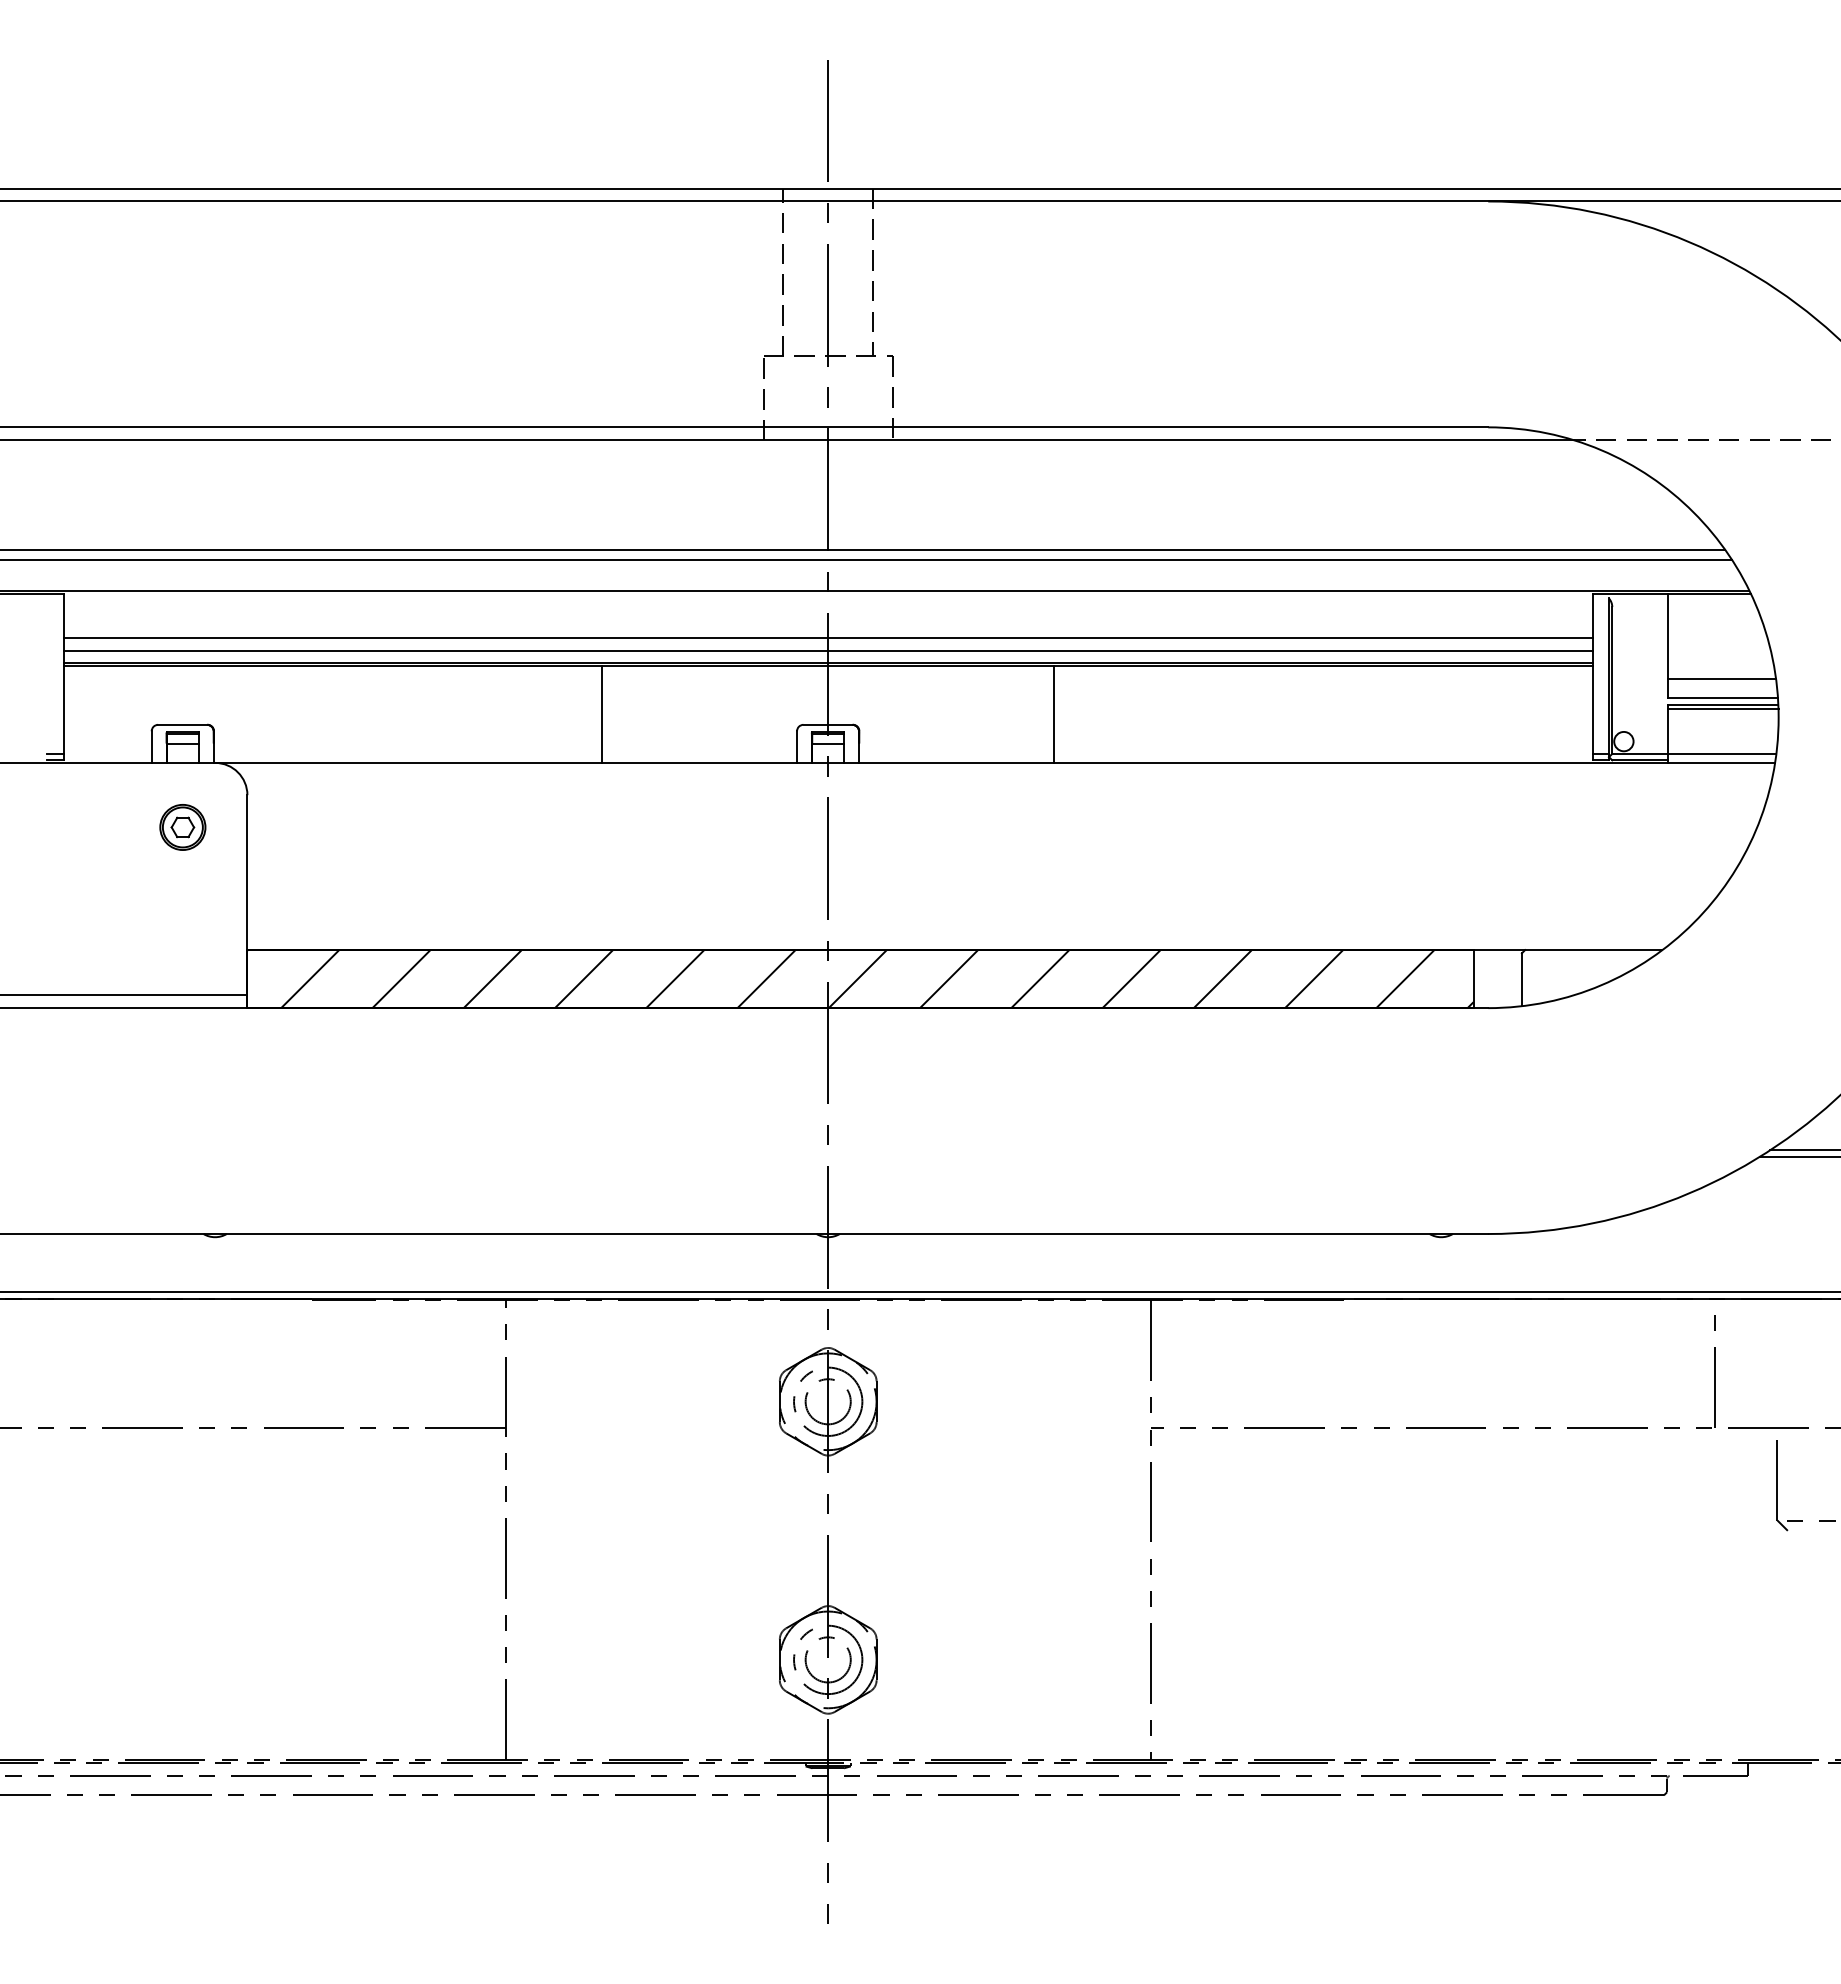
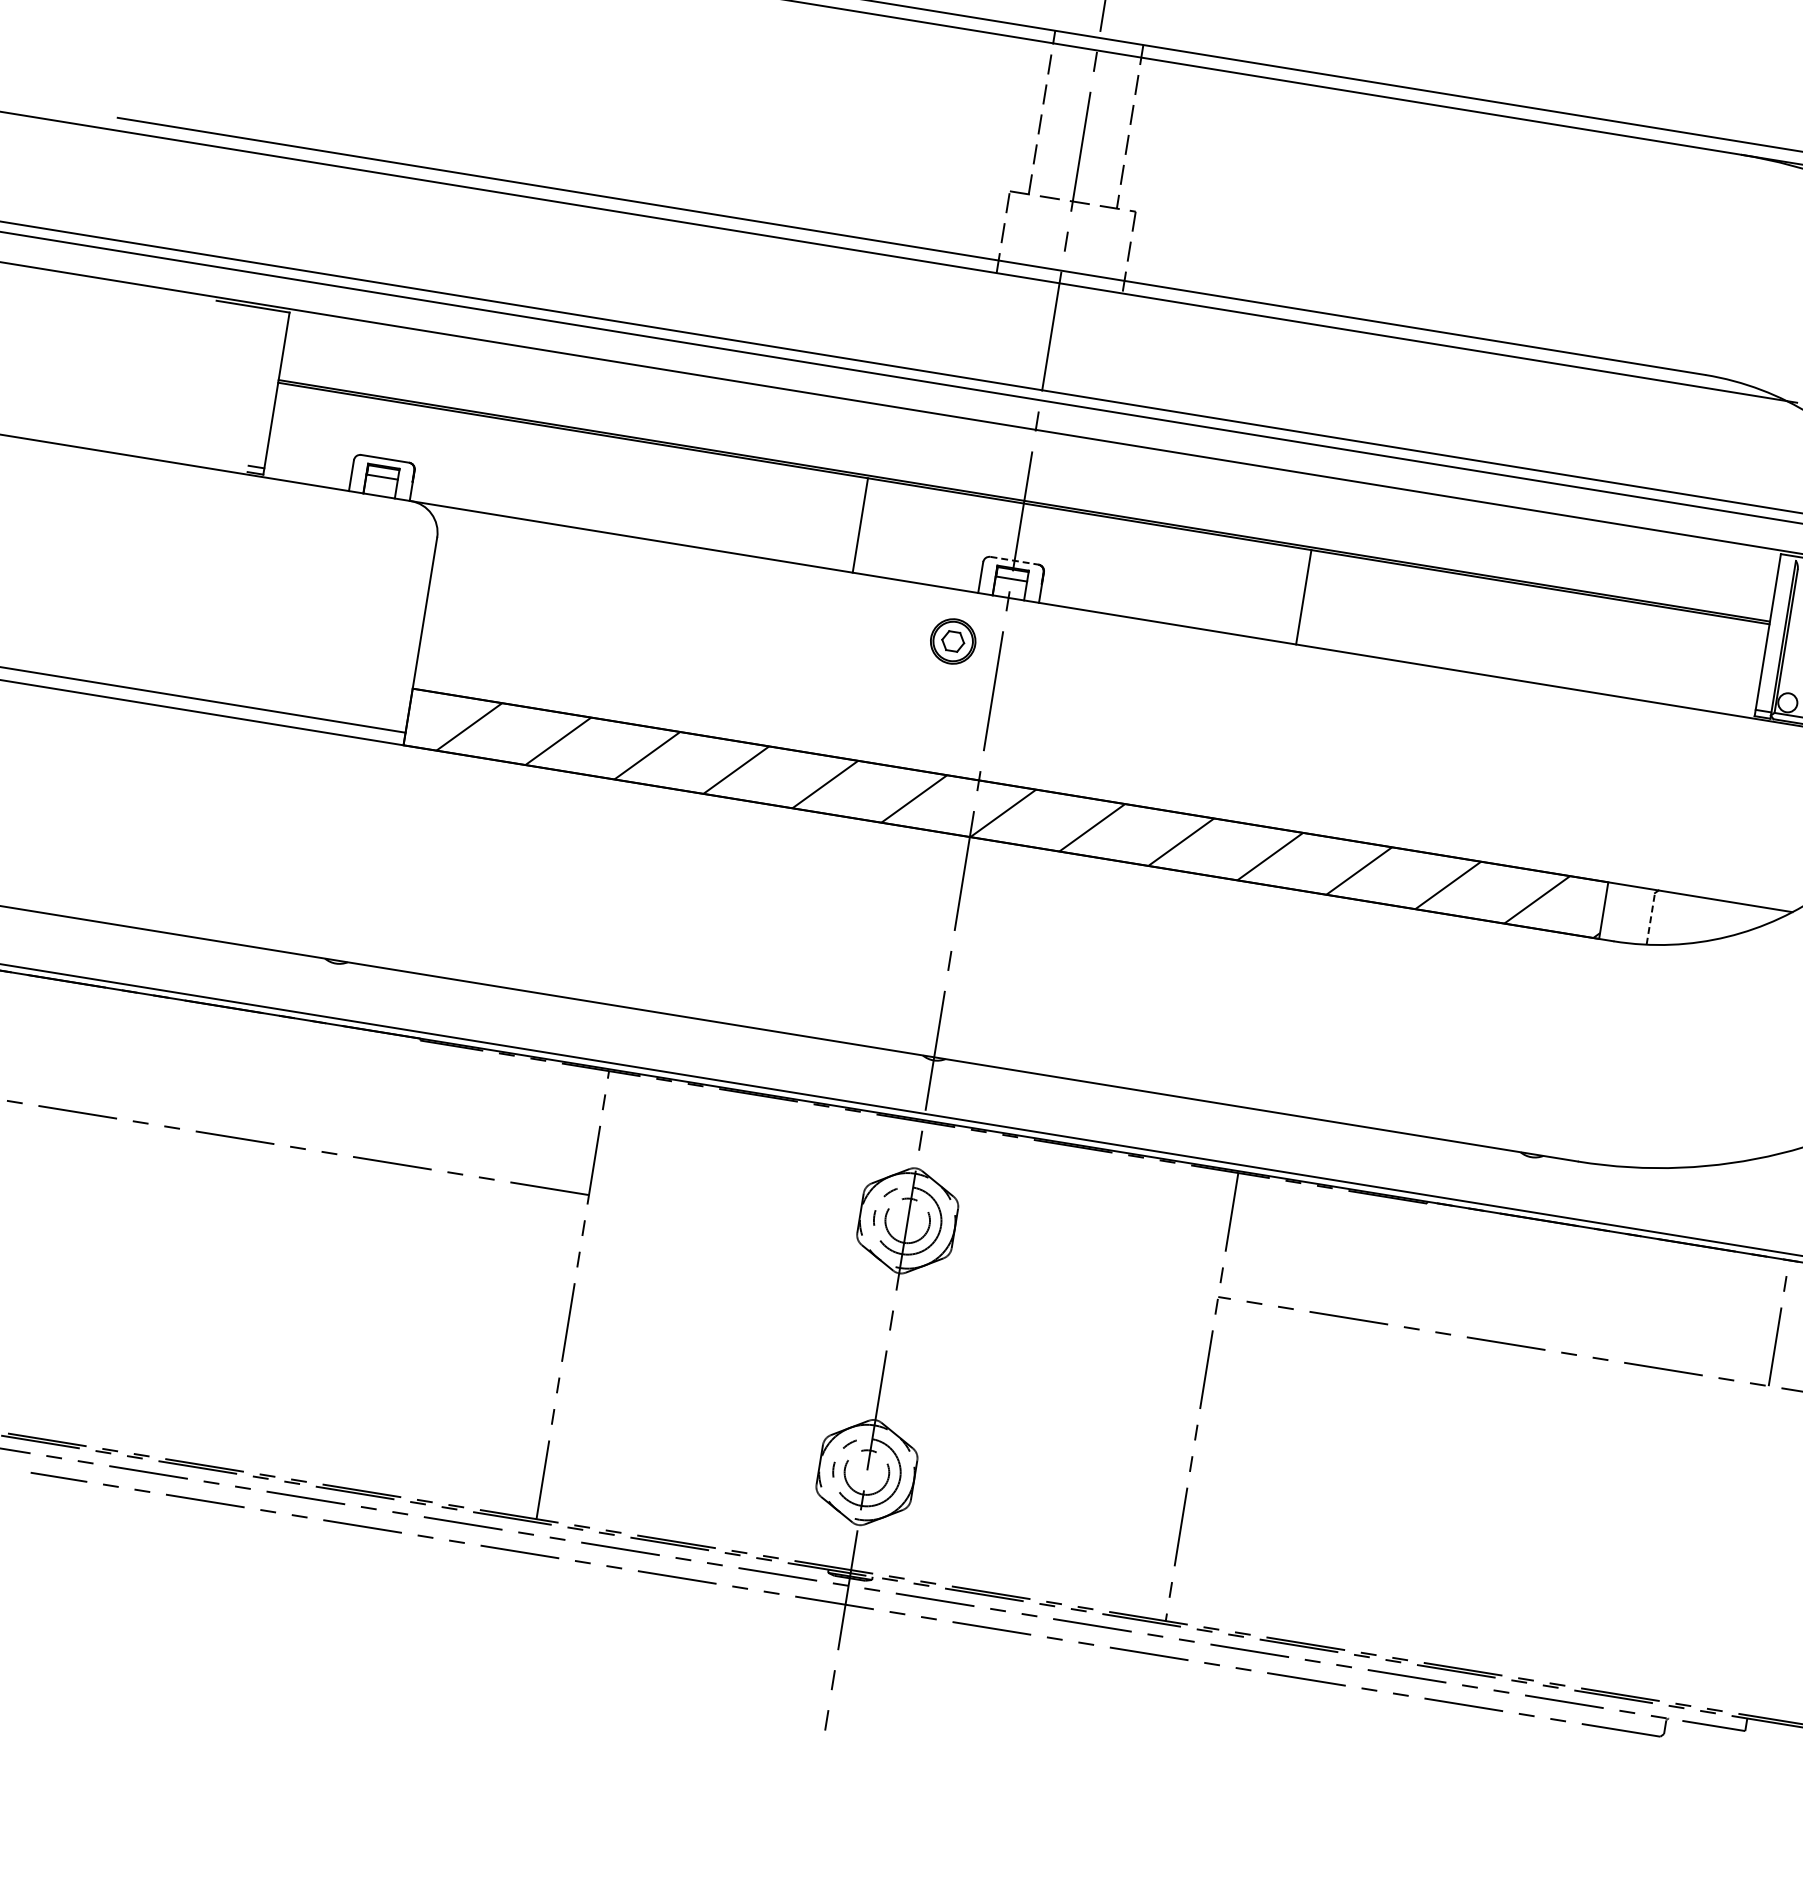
line: (827, 637) -> (1027, 475), removed
line: (827, 651) -> (1025, 489), removed
line: (602, 714) -> (860, 525), moved
line: (1054, 714) -> (1304, 597), moved
line: (828, 724) -> (1014, 560), solid -> dashed
part: (182, 827) -> (952, 641), moved
line: (1521, 979) -> (1650, 918), solid -> dashed

